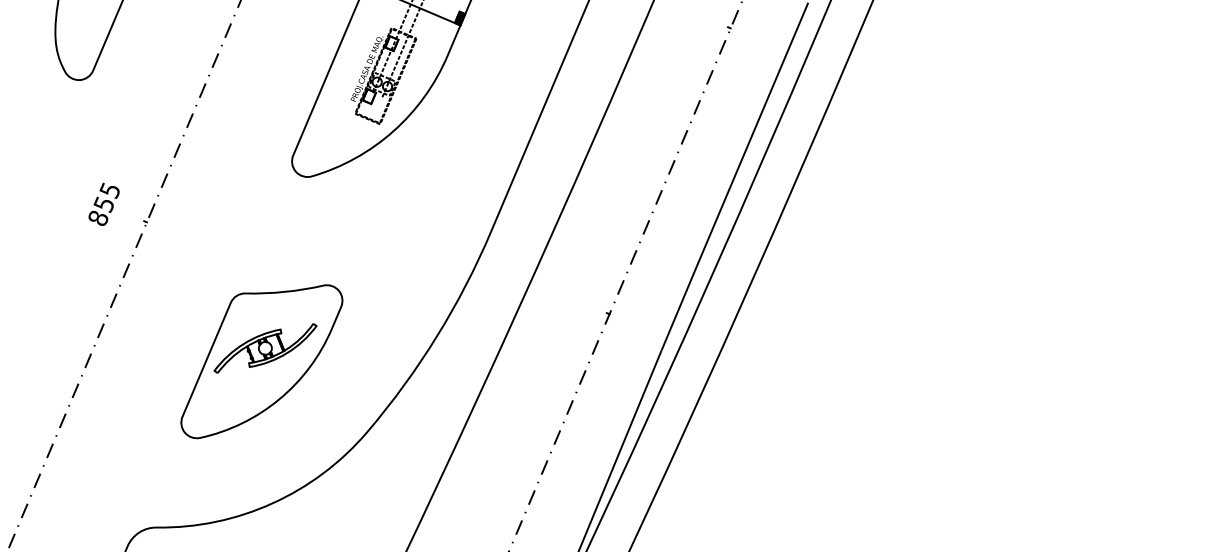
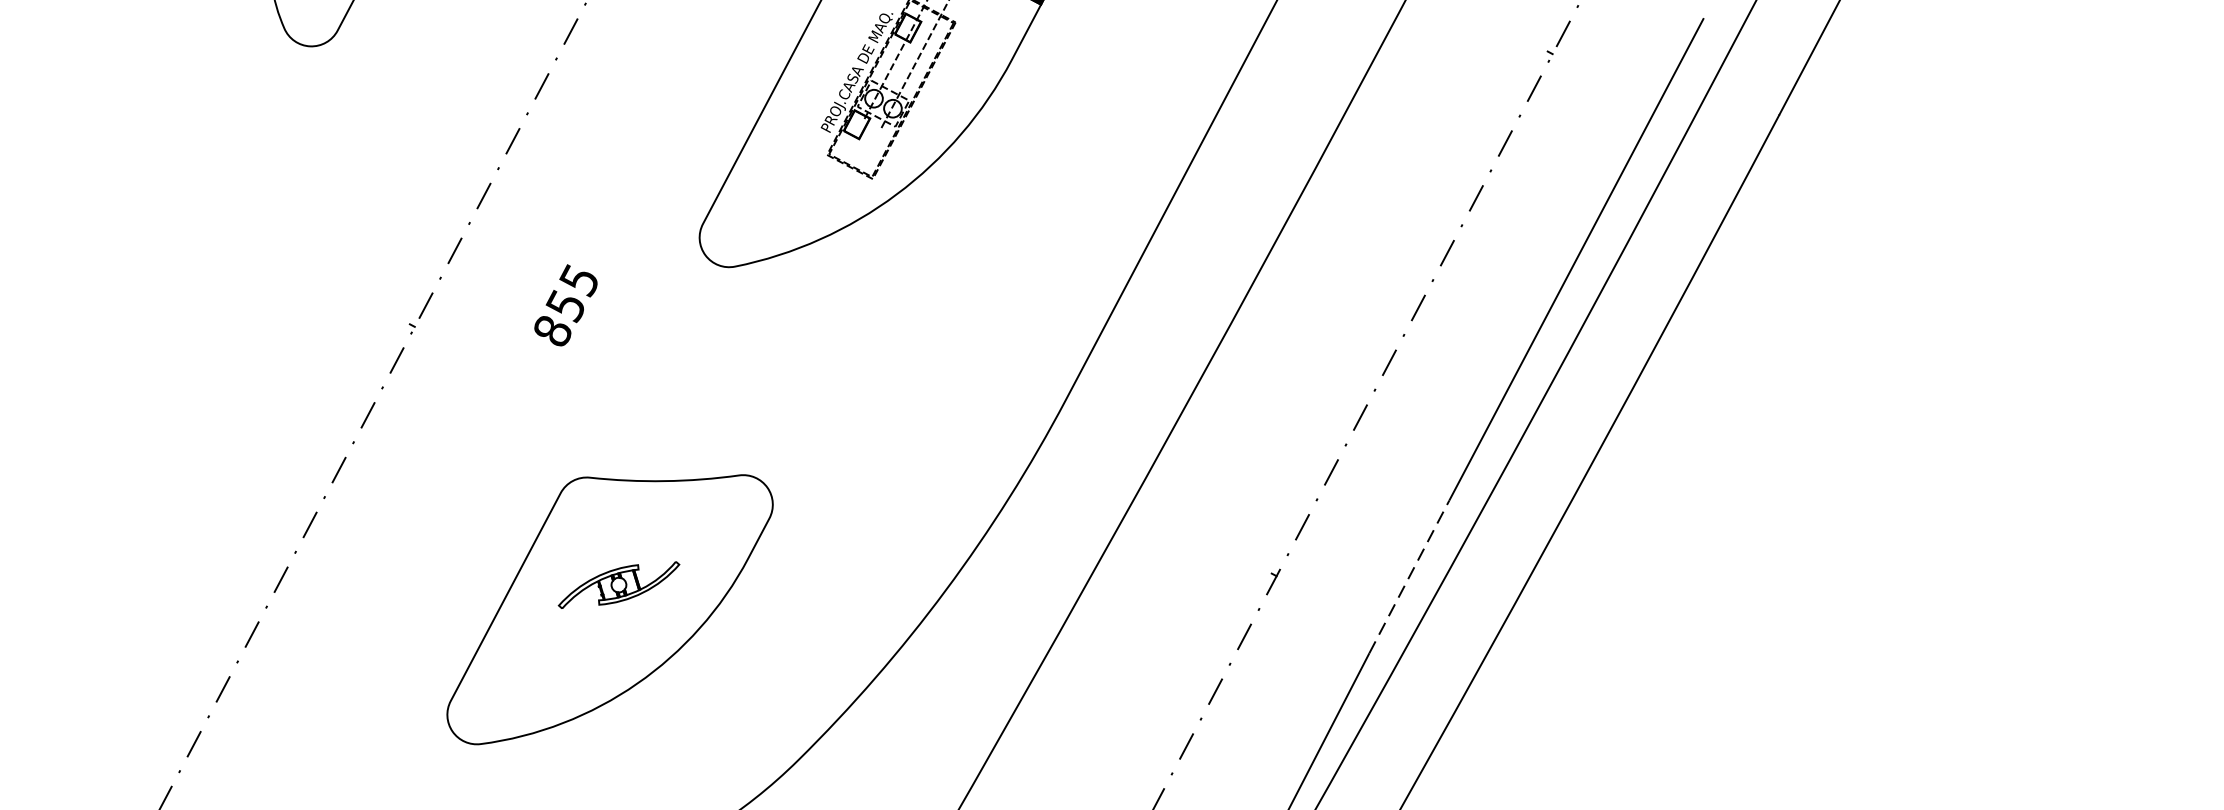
text: (103, 203) -> (564, 303), moved
line: (679, 308) -> (1410, 576), solid -> dashed
part: (265, 348) -> (619, 585), size x0.6

